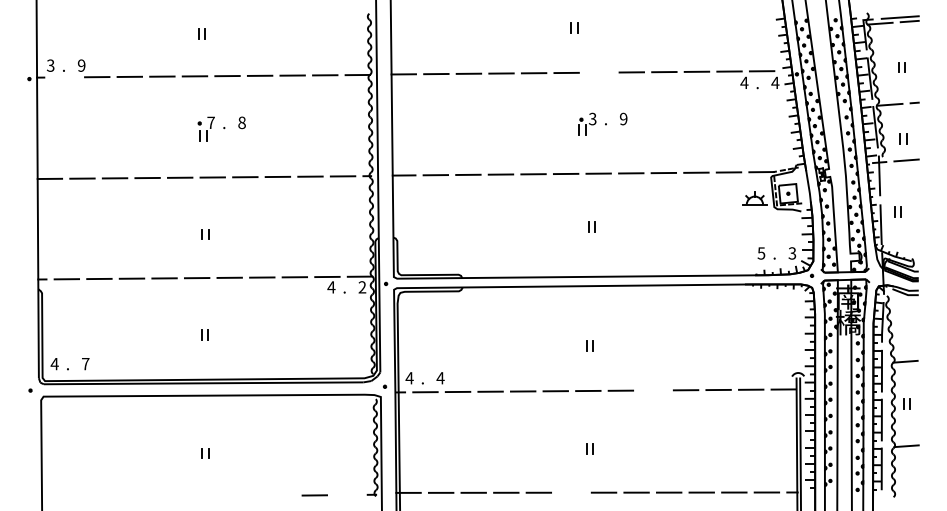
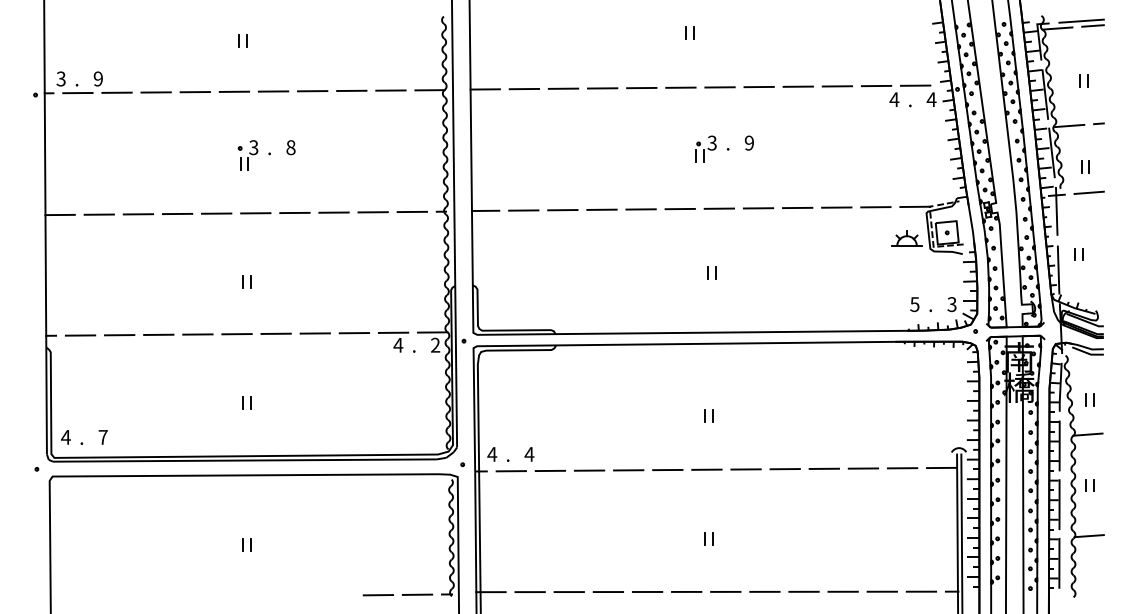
line: (598, 72) -> (719, 87), added
line: (64, 76) -> (77, 92), added
text: (210, 122) -> (253, 147), 7 -> 3
part: (906, 332) -> (1089, 399), added
line: (652, 390) -> (784, 469), added
line: (571, 492) -> (686, 591), added
line: (347, 494) -> (417, 594), added

